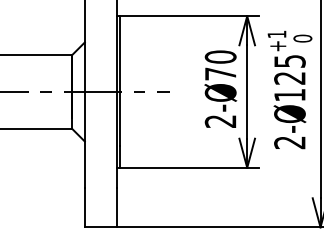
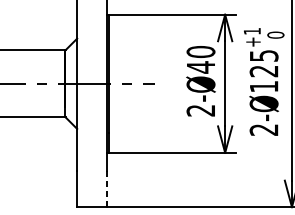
text: (220, 74) -> (200, 67), 2-Ø70 -> 2-Ø40
line: (117, 207) -> (106, 189), solid -> dashed

